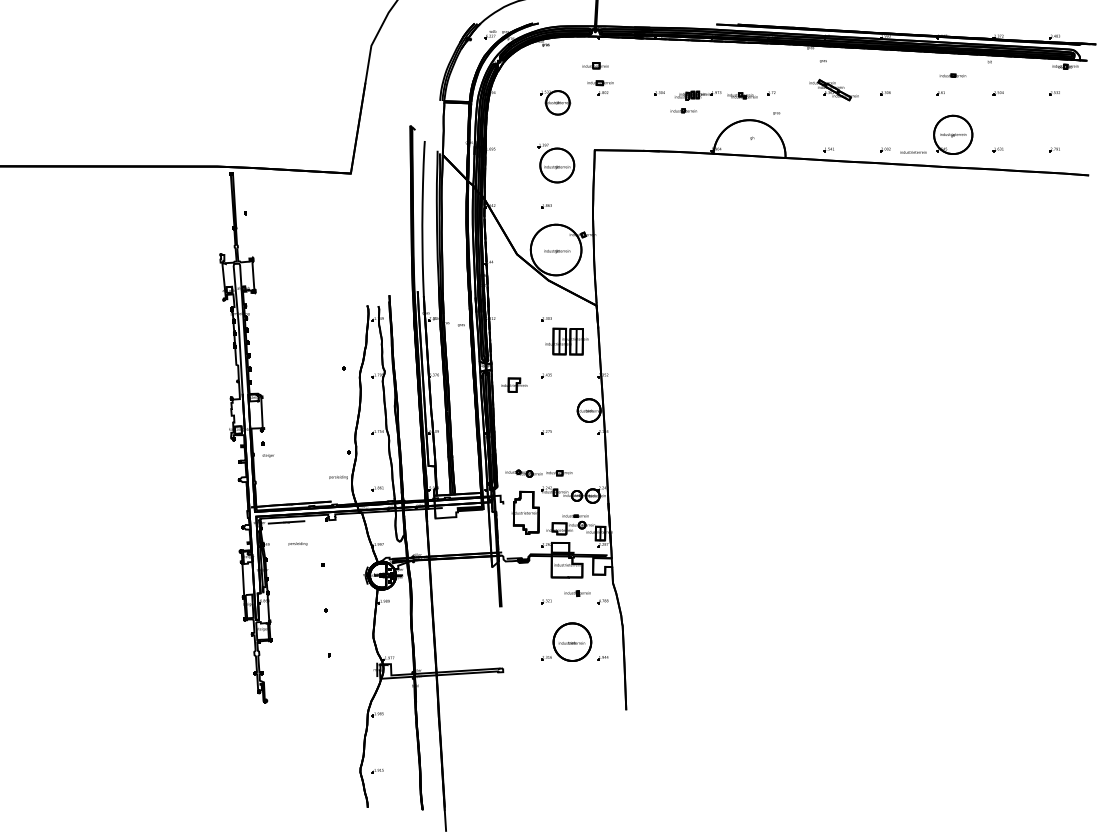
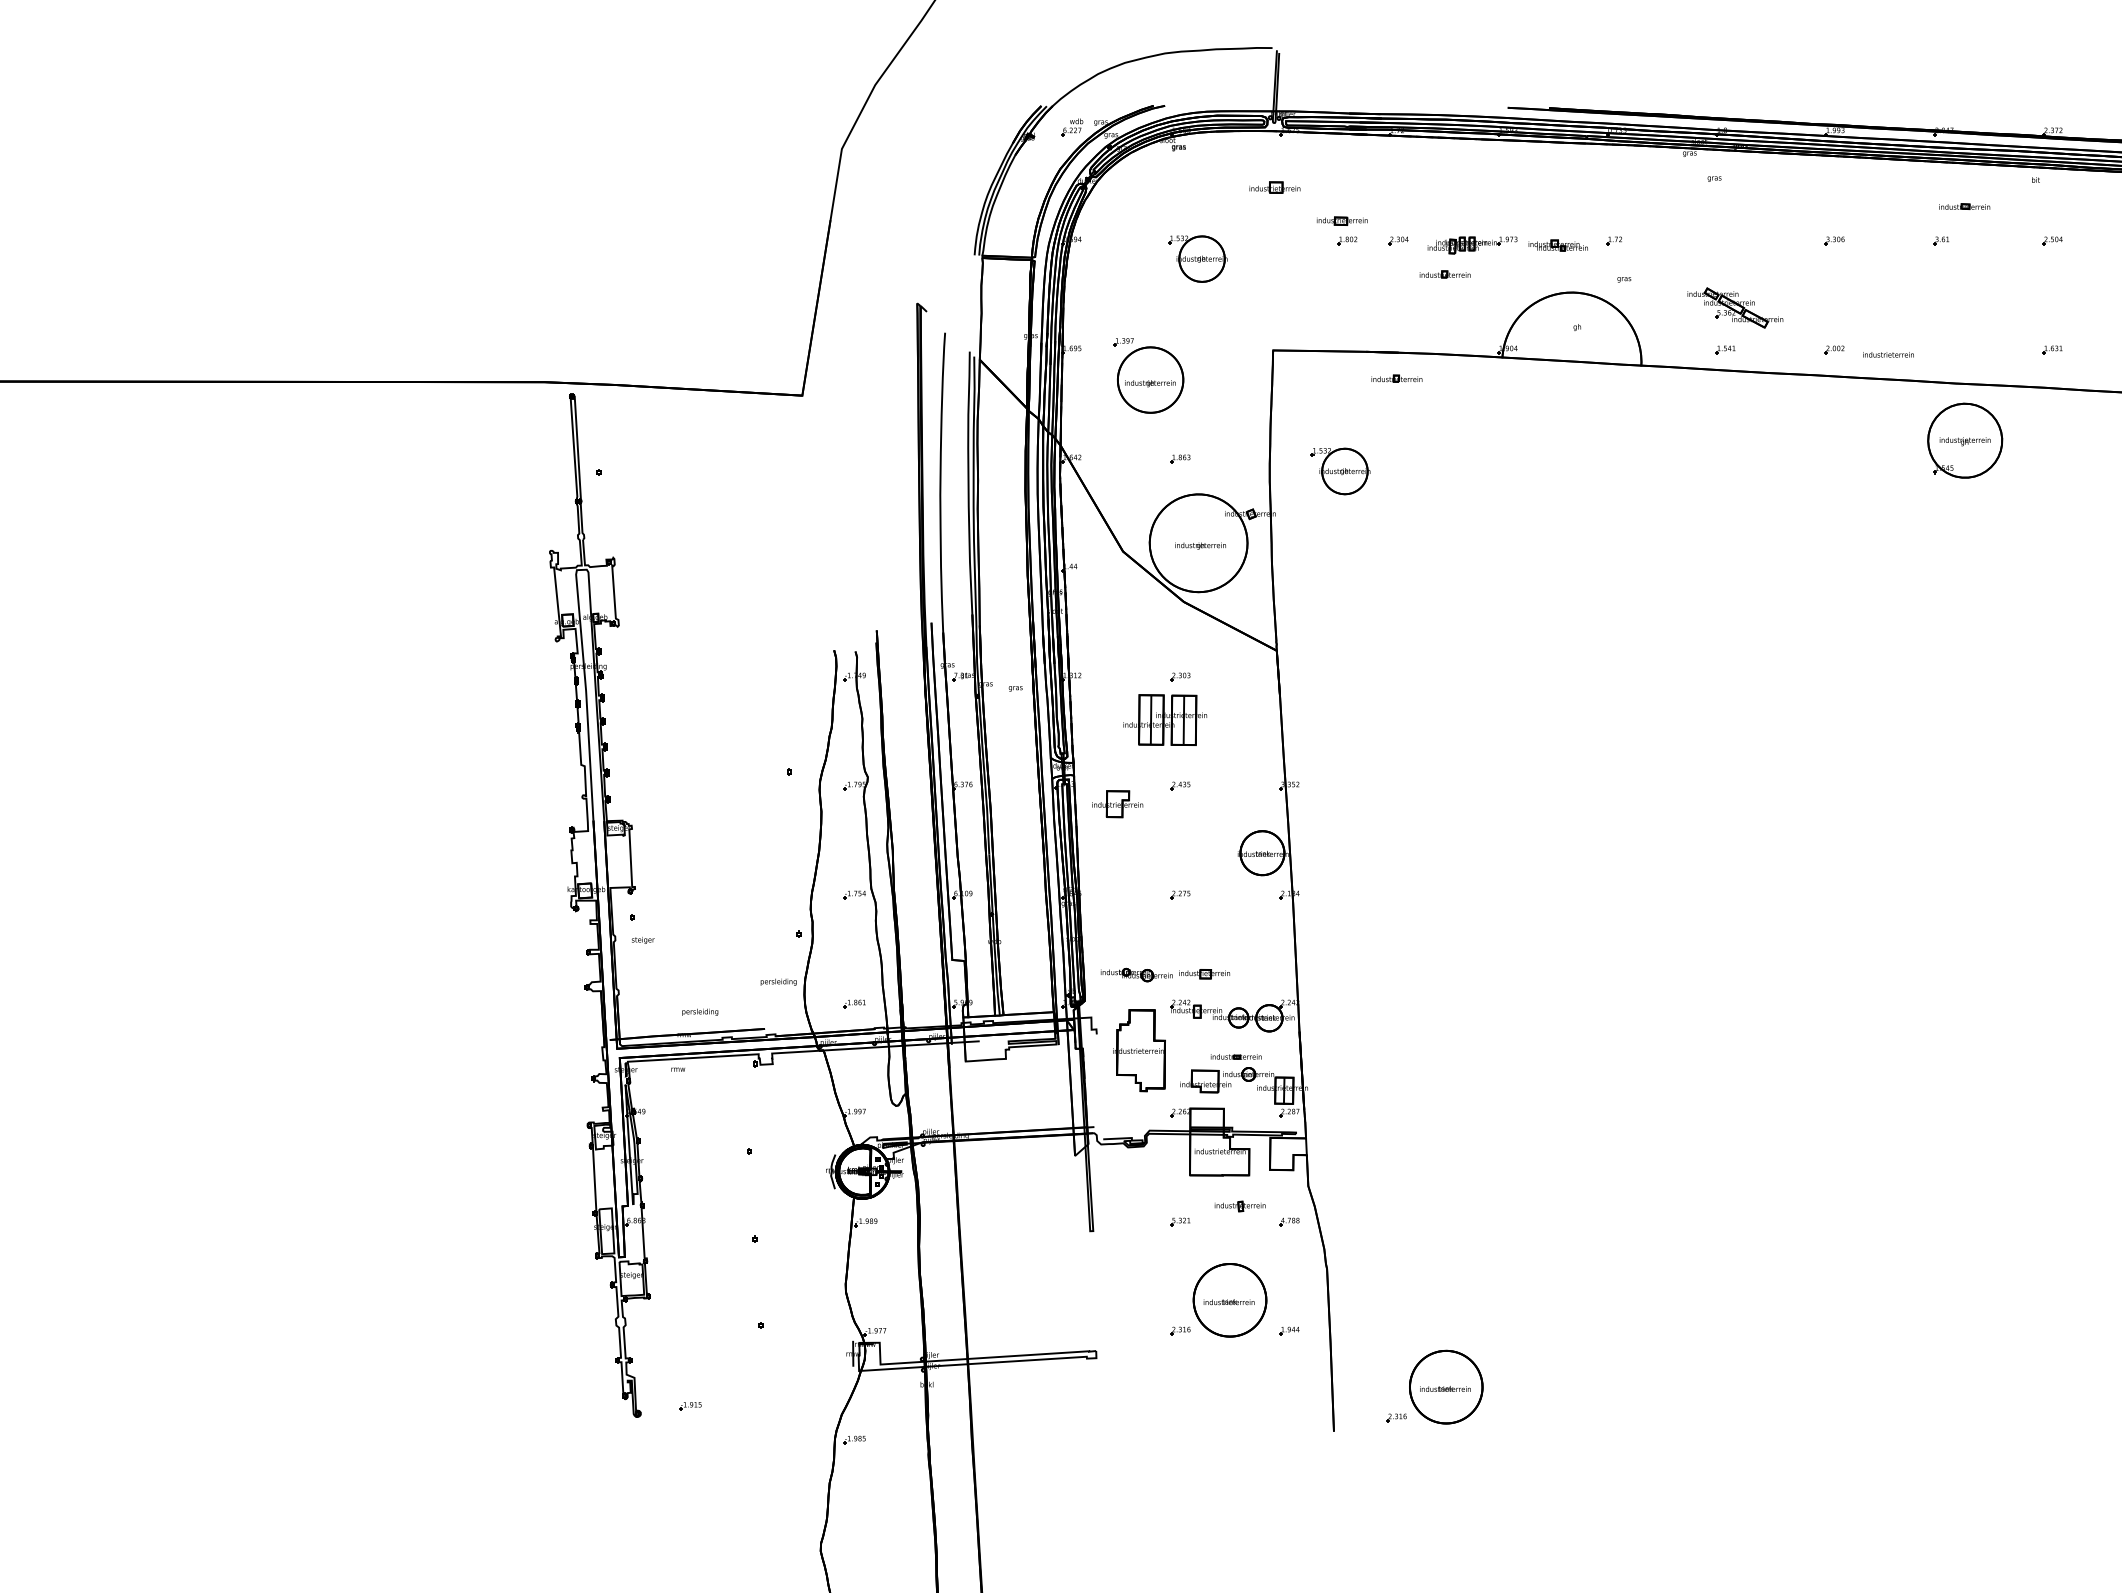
part: (600, 87) -> (1342, 229), moved
part: (833, 89) -> (1734, 306), moved
part: (953, 134) -> (1965, 439), moved
part: (556, 163) -> (1149, 376), moved
part: (658, 164) -> (1396, 378), added
part: (629, 212) -> (1340, 470), added
part: (566, 341) -> (1164, 719), moved
line: (286, 522) -> (678, 1069), removed
text: (297, 543) -> (699, 1011), moved
part: (678, 686) -> (1434, 1385), added
part: (377, 771) -> (689, 1407), moved

